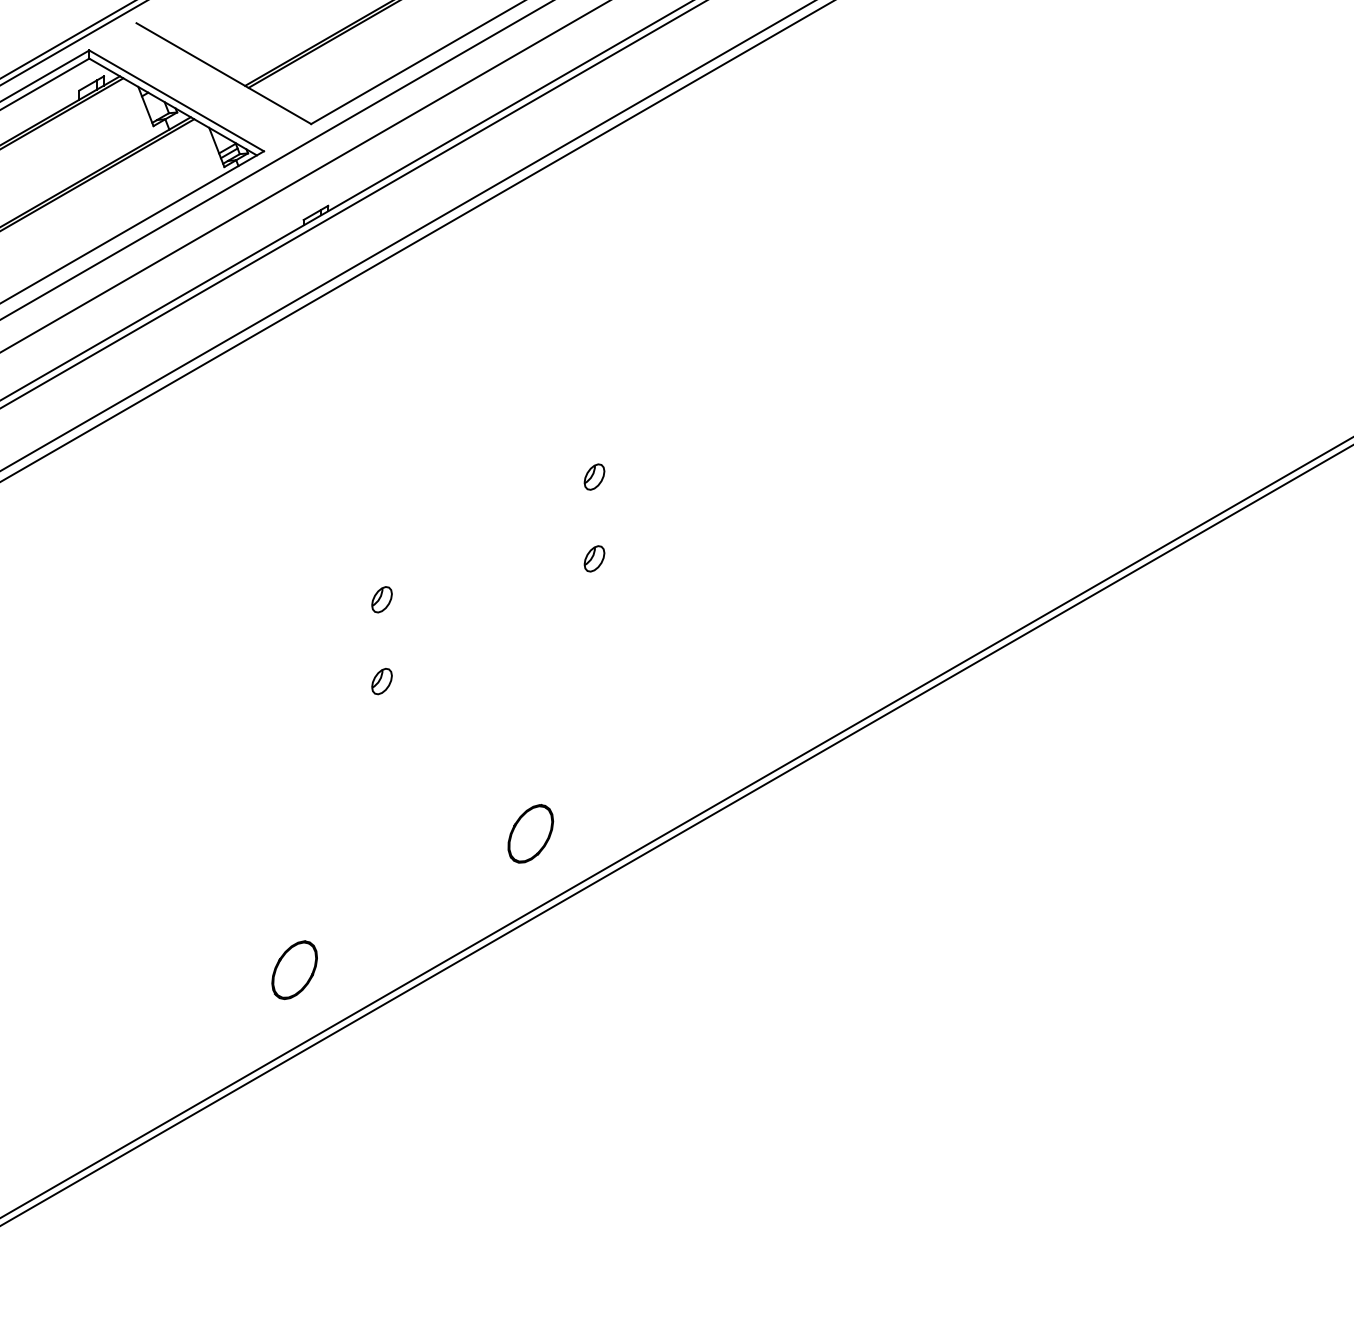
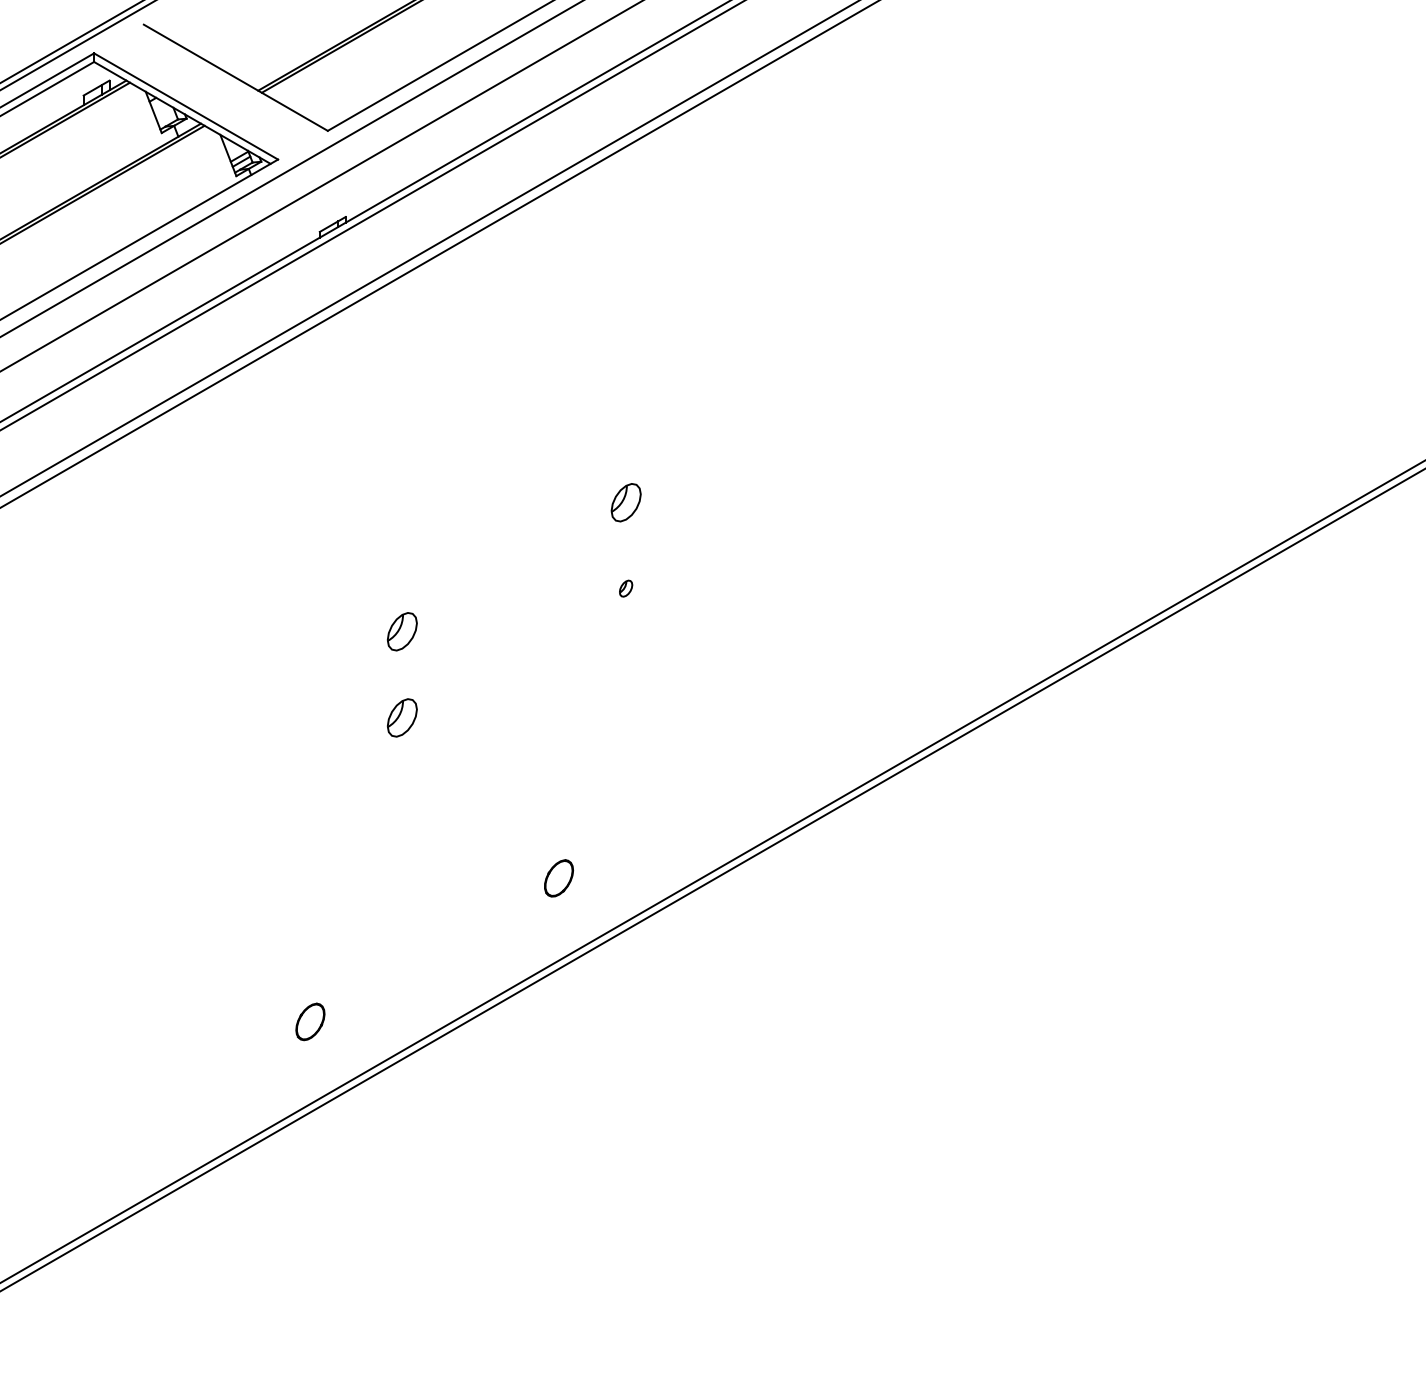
part: (593, 476) -> (625, 502), size x1.4
part: (593, 558) -> (625, 588), size x0.6
part: (382, 599) -> (402, 631), size x1.4
part: (382, 681) -> (402, 717), size x1.4
part: (530, 834) -> (558, 878), size x0.6
part: (294, 969) -> (310, 1021), size x0.6

